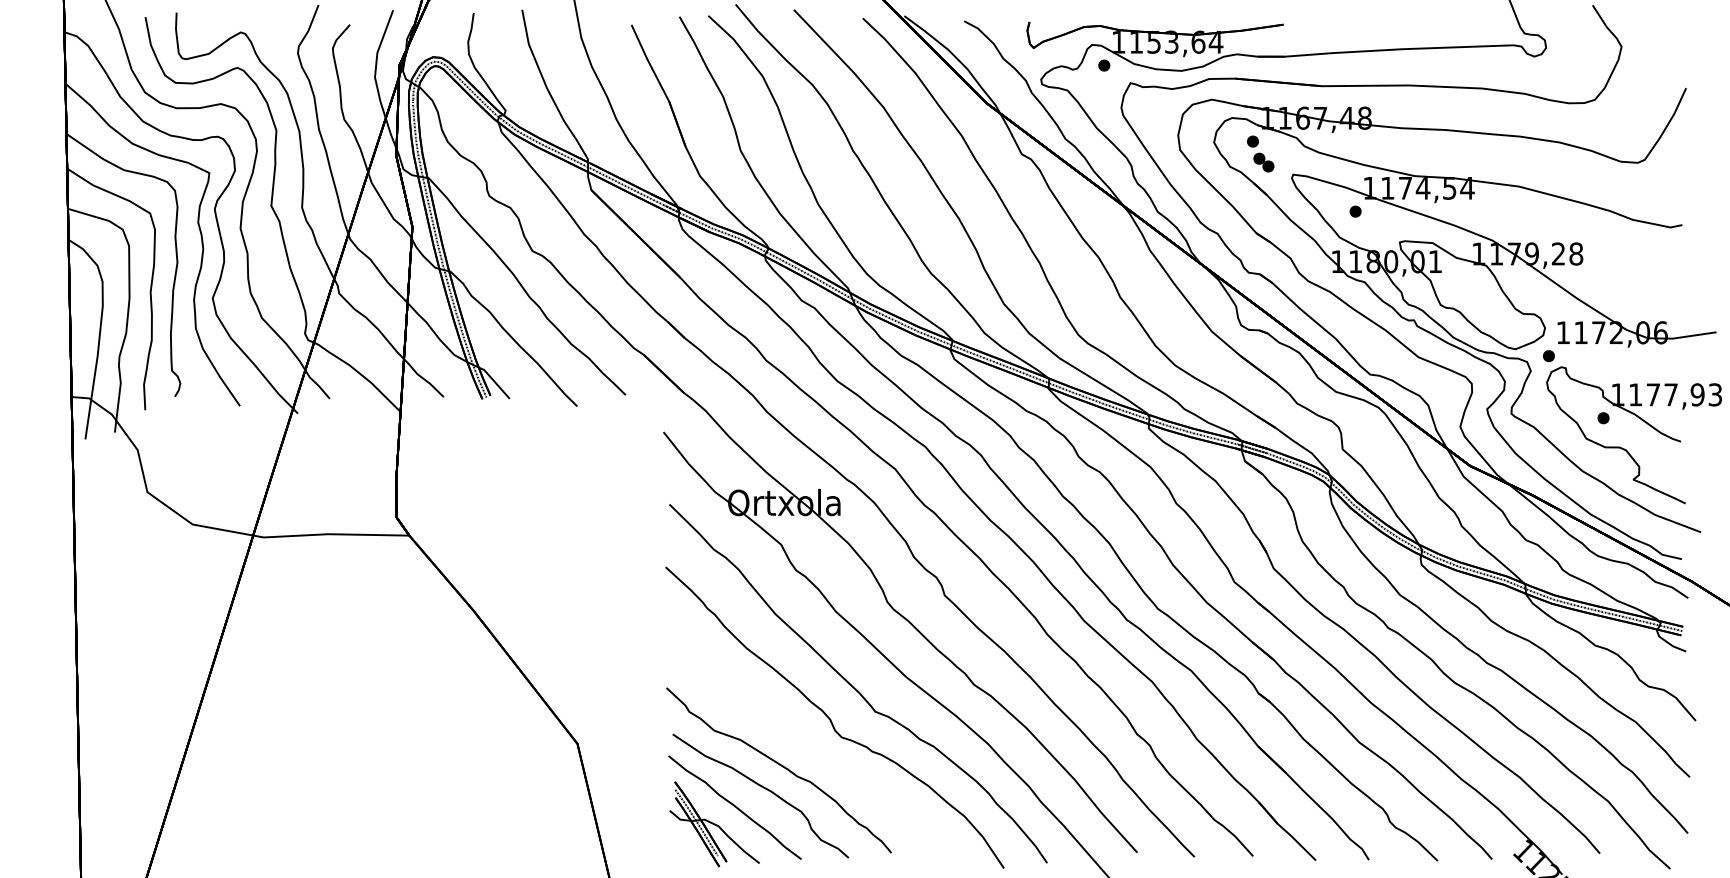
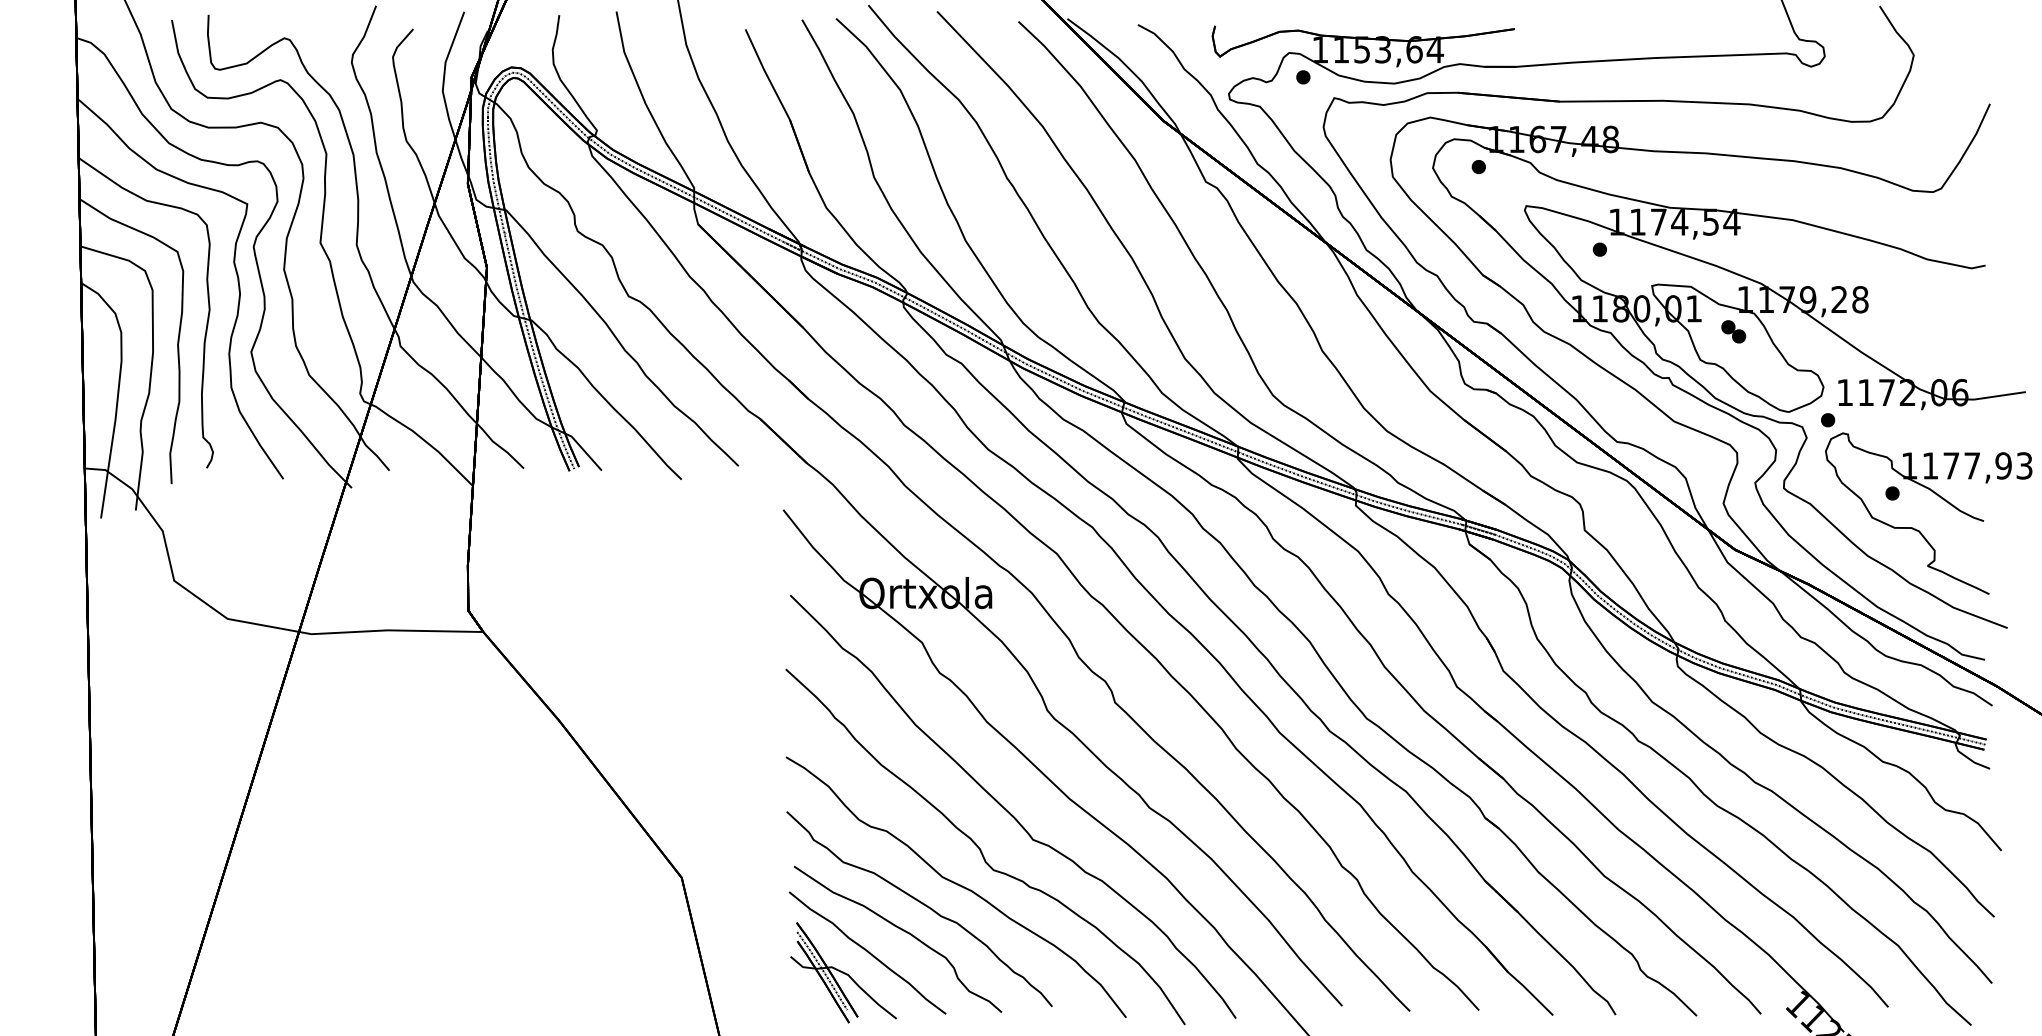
part: (1263, 162) -> (1733, 331), moved
part: (809, 751) -> (955, 886), added

